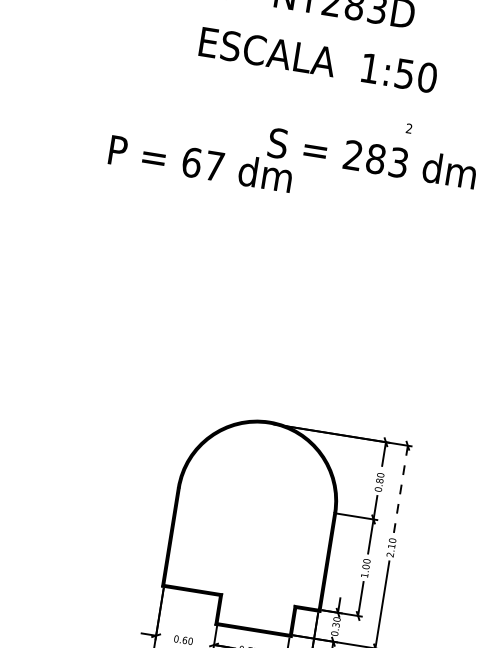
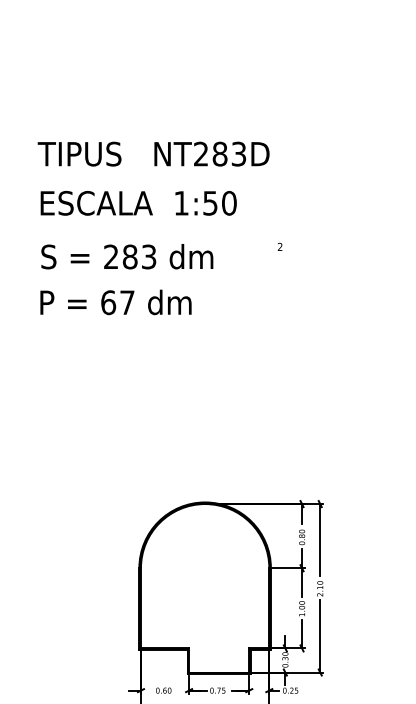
text: (318, 60) -> (138, 203), moved
text: (372, 158) -> (127, 256), moved
line: (401, 488) -> (320, 539), dashed -> solid

